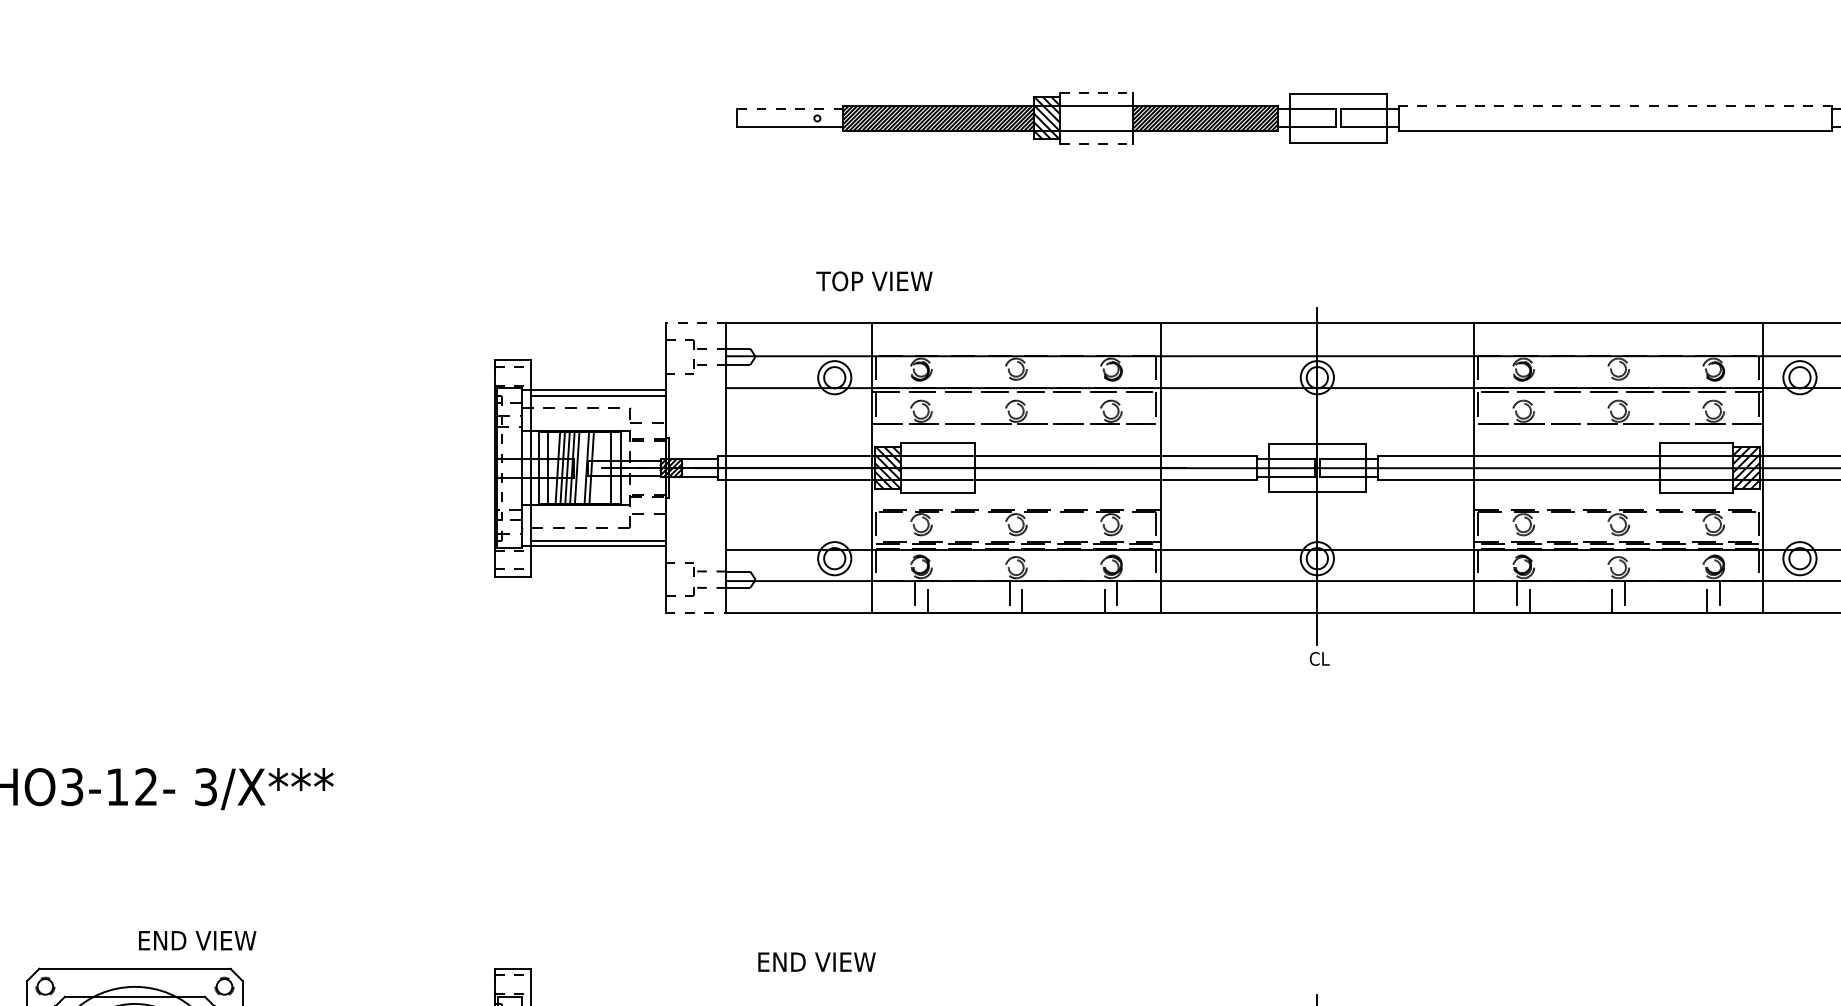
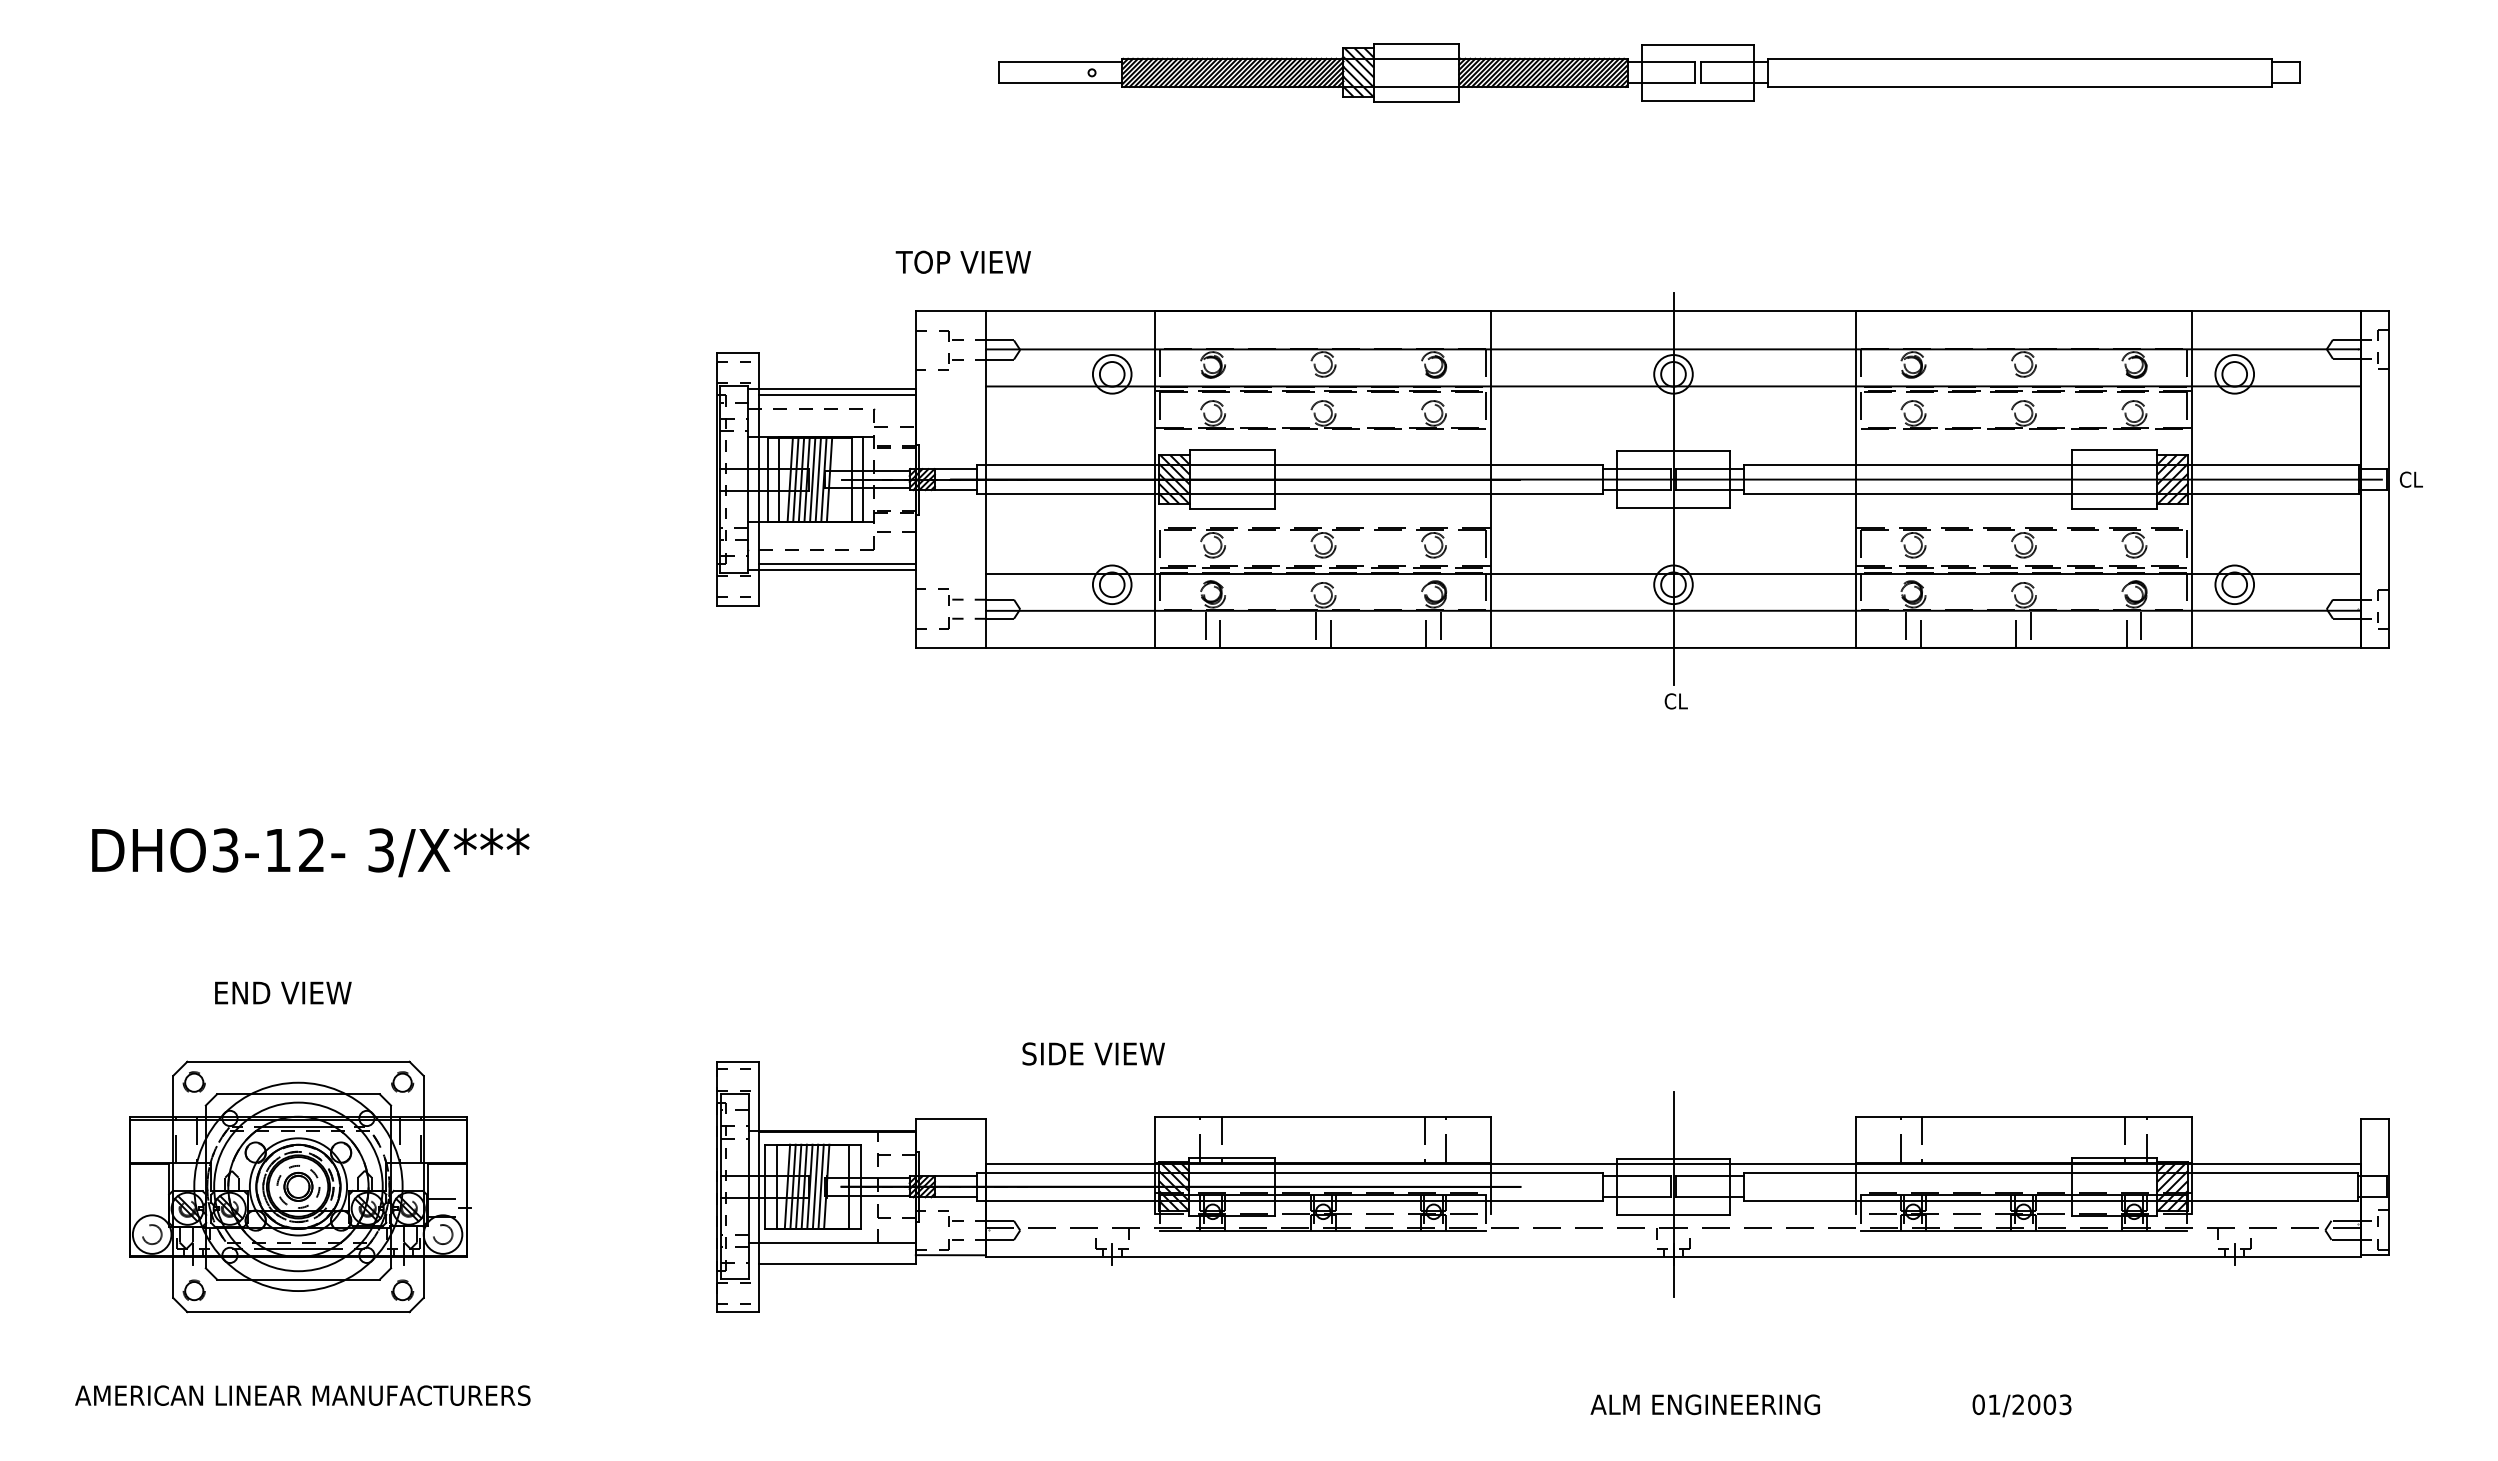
line: (1096, 93) -> (1416, 43), dashed -> solid
line: (1614, 106) -> (2019, 58), dashed -> solid
line: (790, 109) -> (1060, 62), dashed -> solid
line: (1096, 143) -> (1416, 102), dashed -> solid
text: (873, 280) -> (962, 261), moved
line: (695, 323) -> (950, 311), dashed -> solid
line: (581, 468) -> (817, 479), added
line: (696, 613) -> (951, 648), dashed -> solid
text: (197, 940) -> (283, 992), moved
text: (818, 961) -> (1093, 1053), END VIEW -> SIDE VIEW

